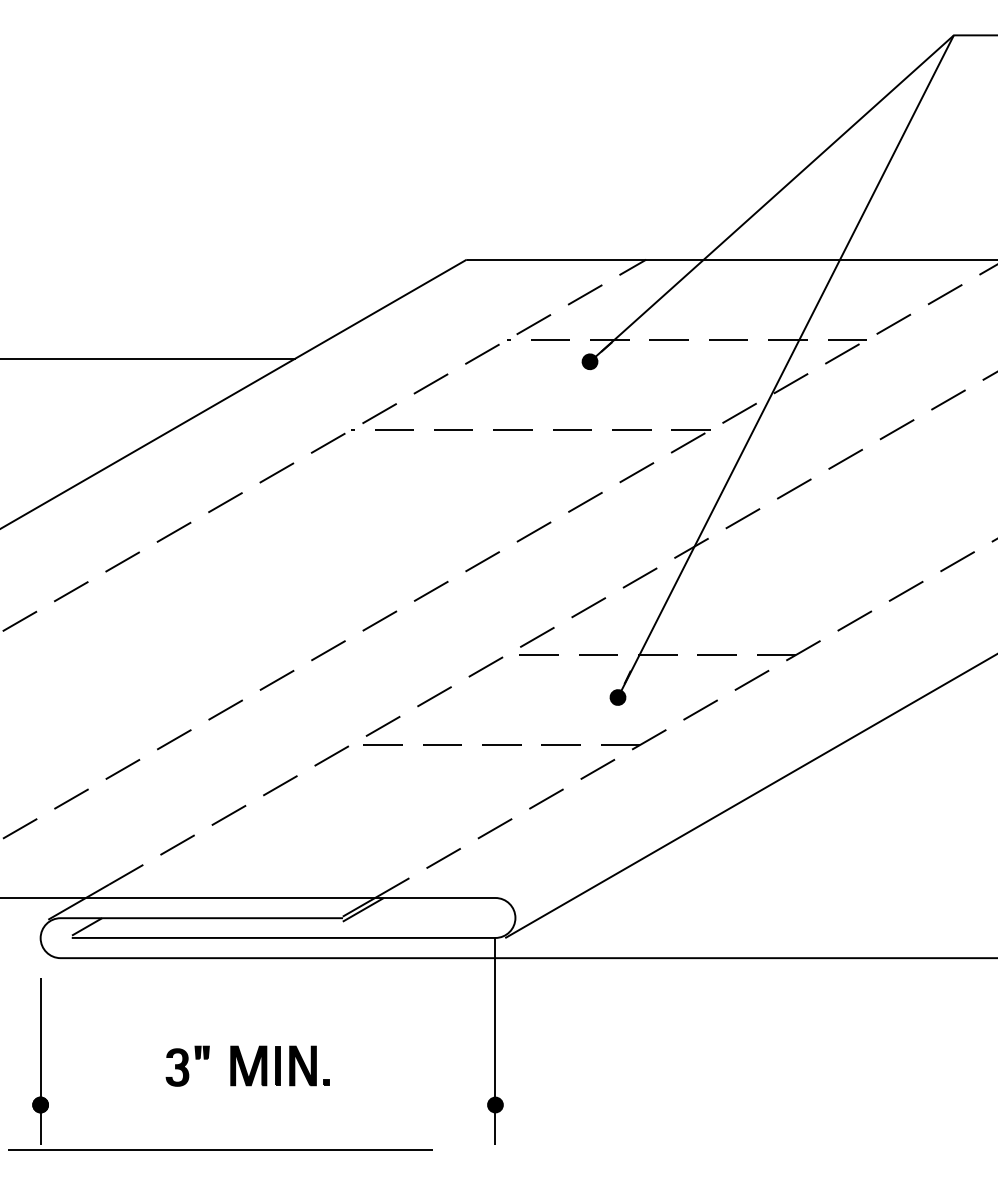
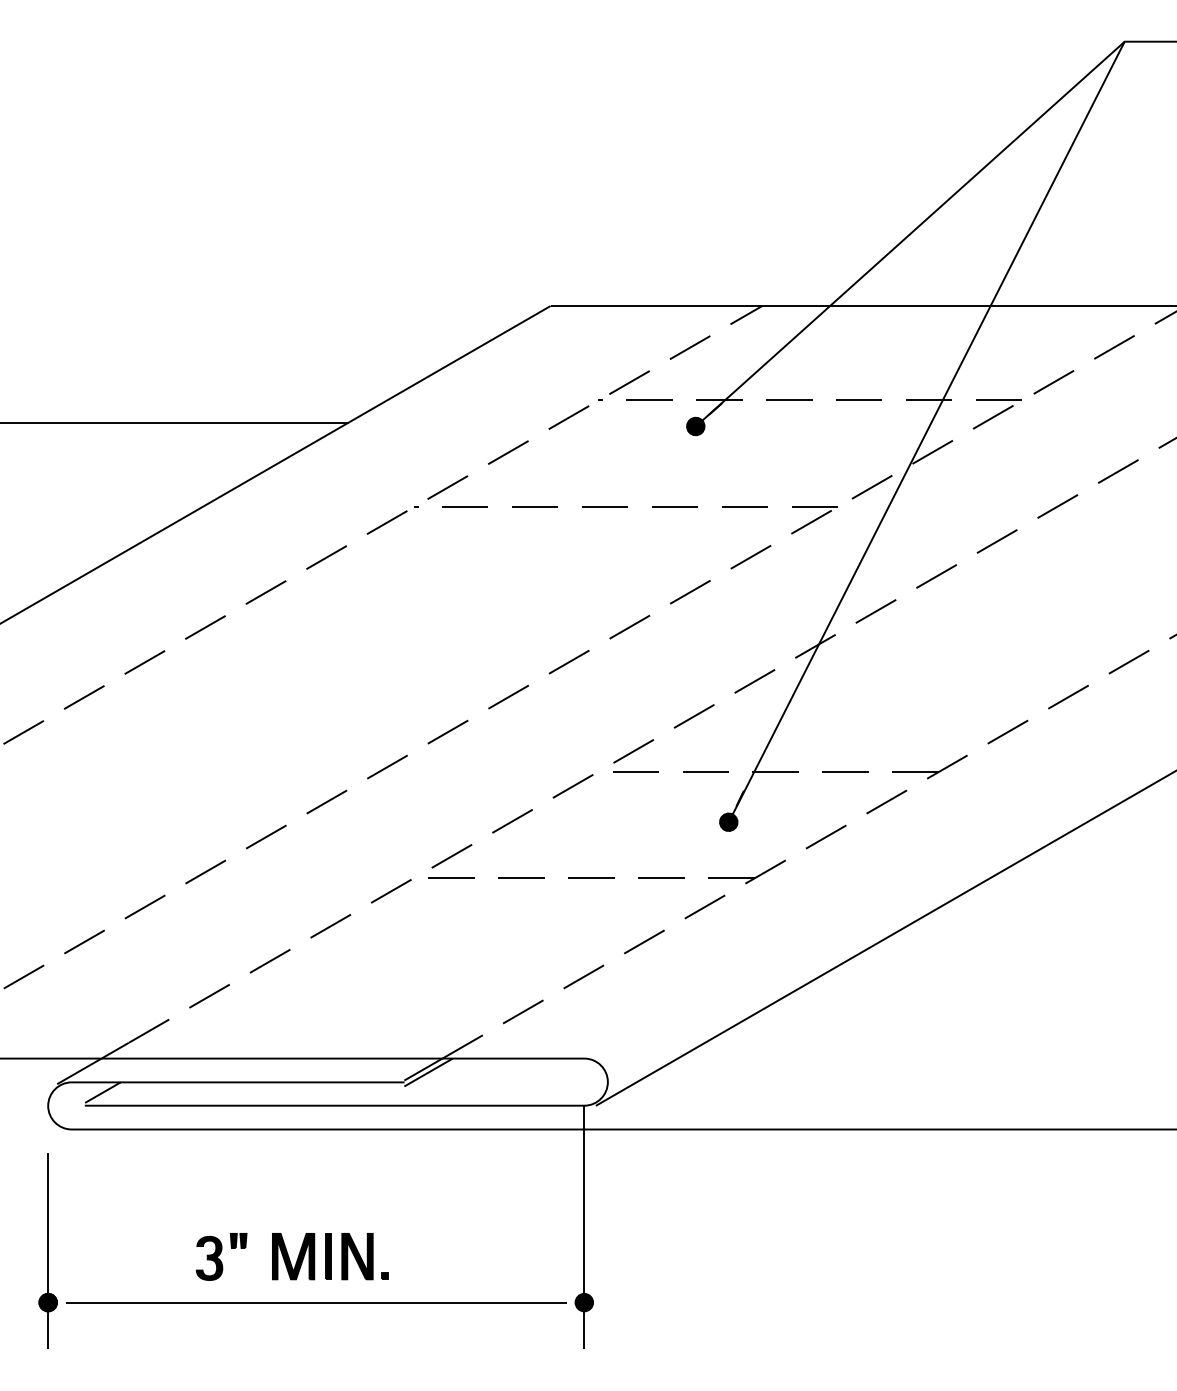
line: (220, 1149) -> (316, 1302), moved

